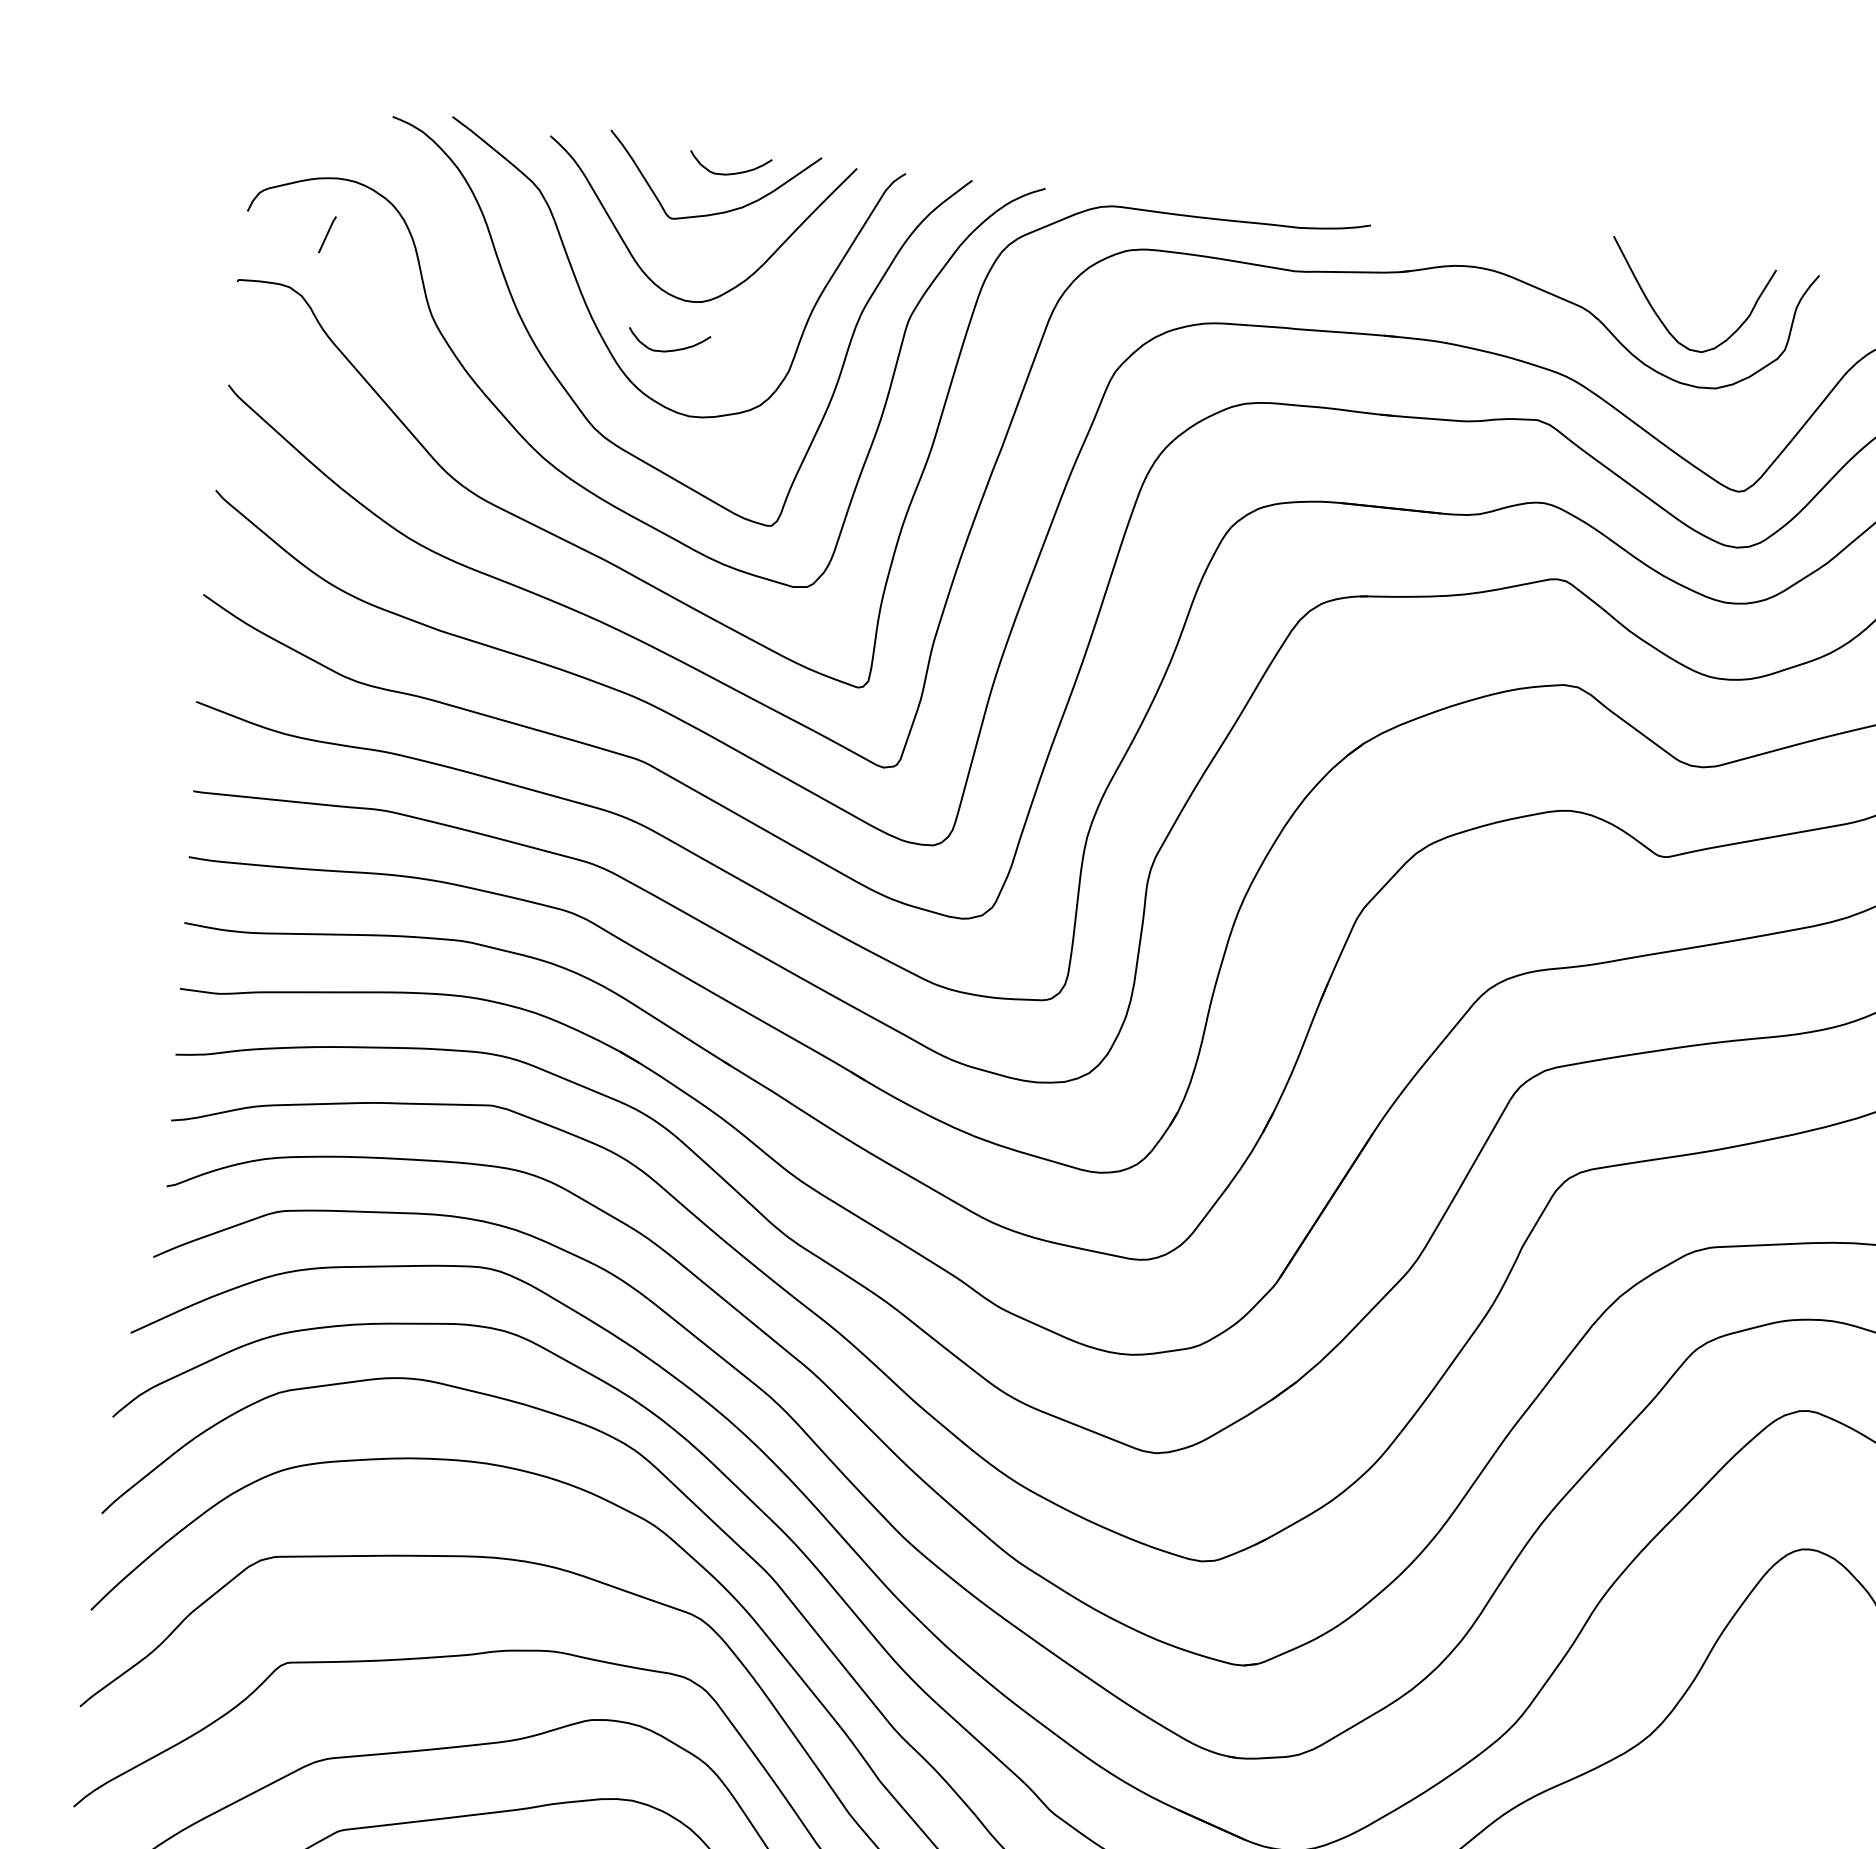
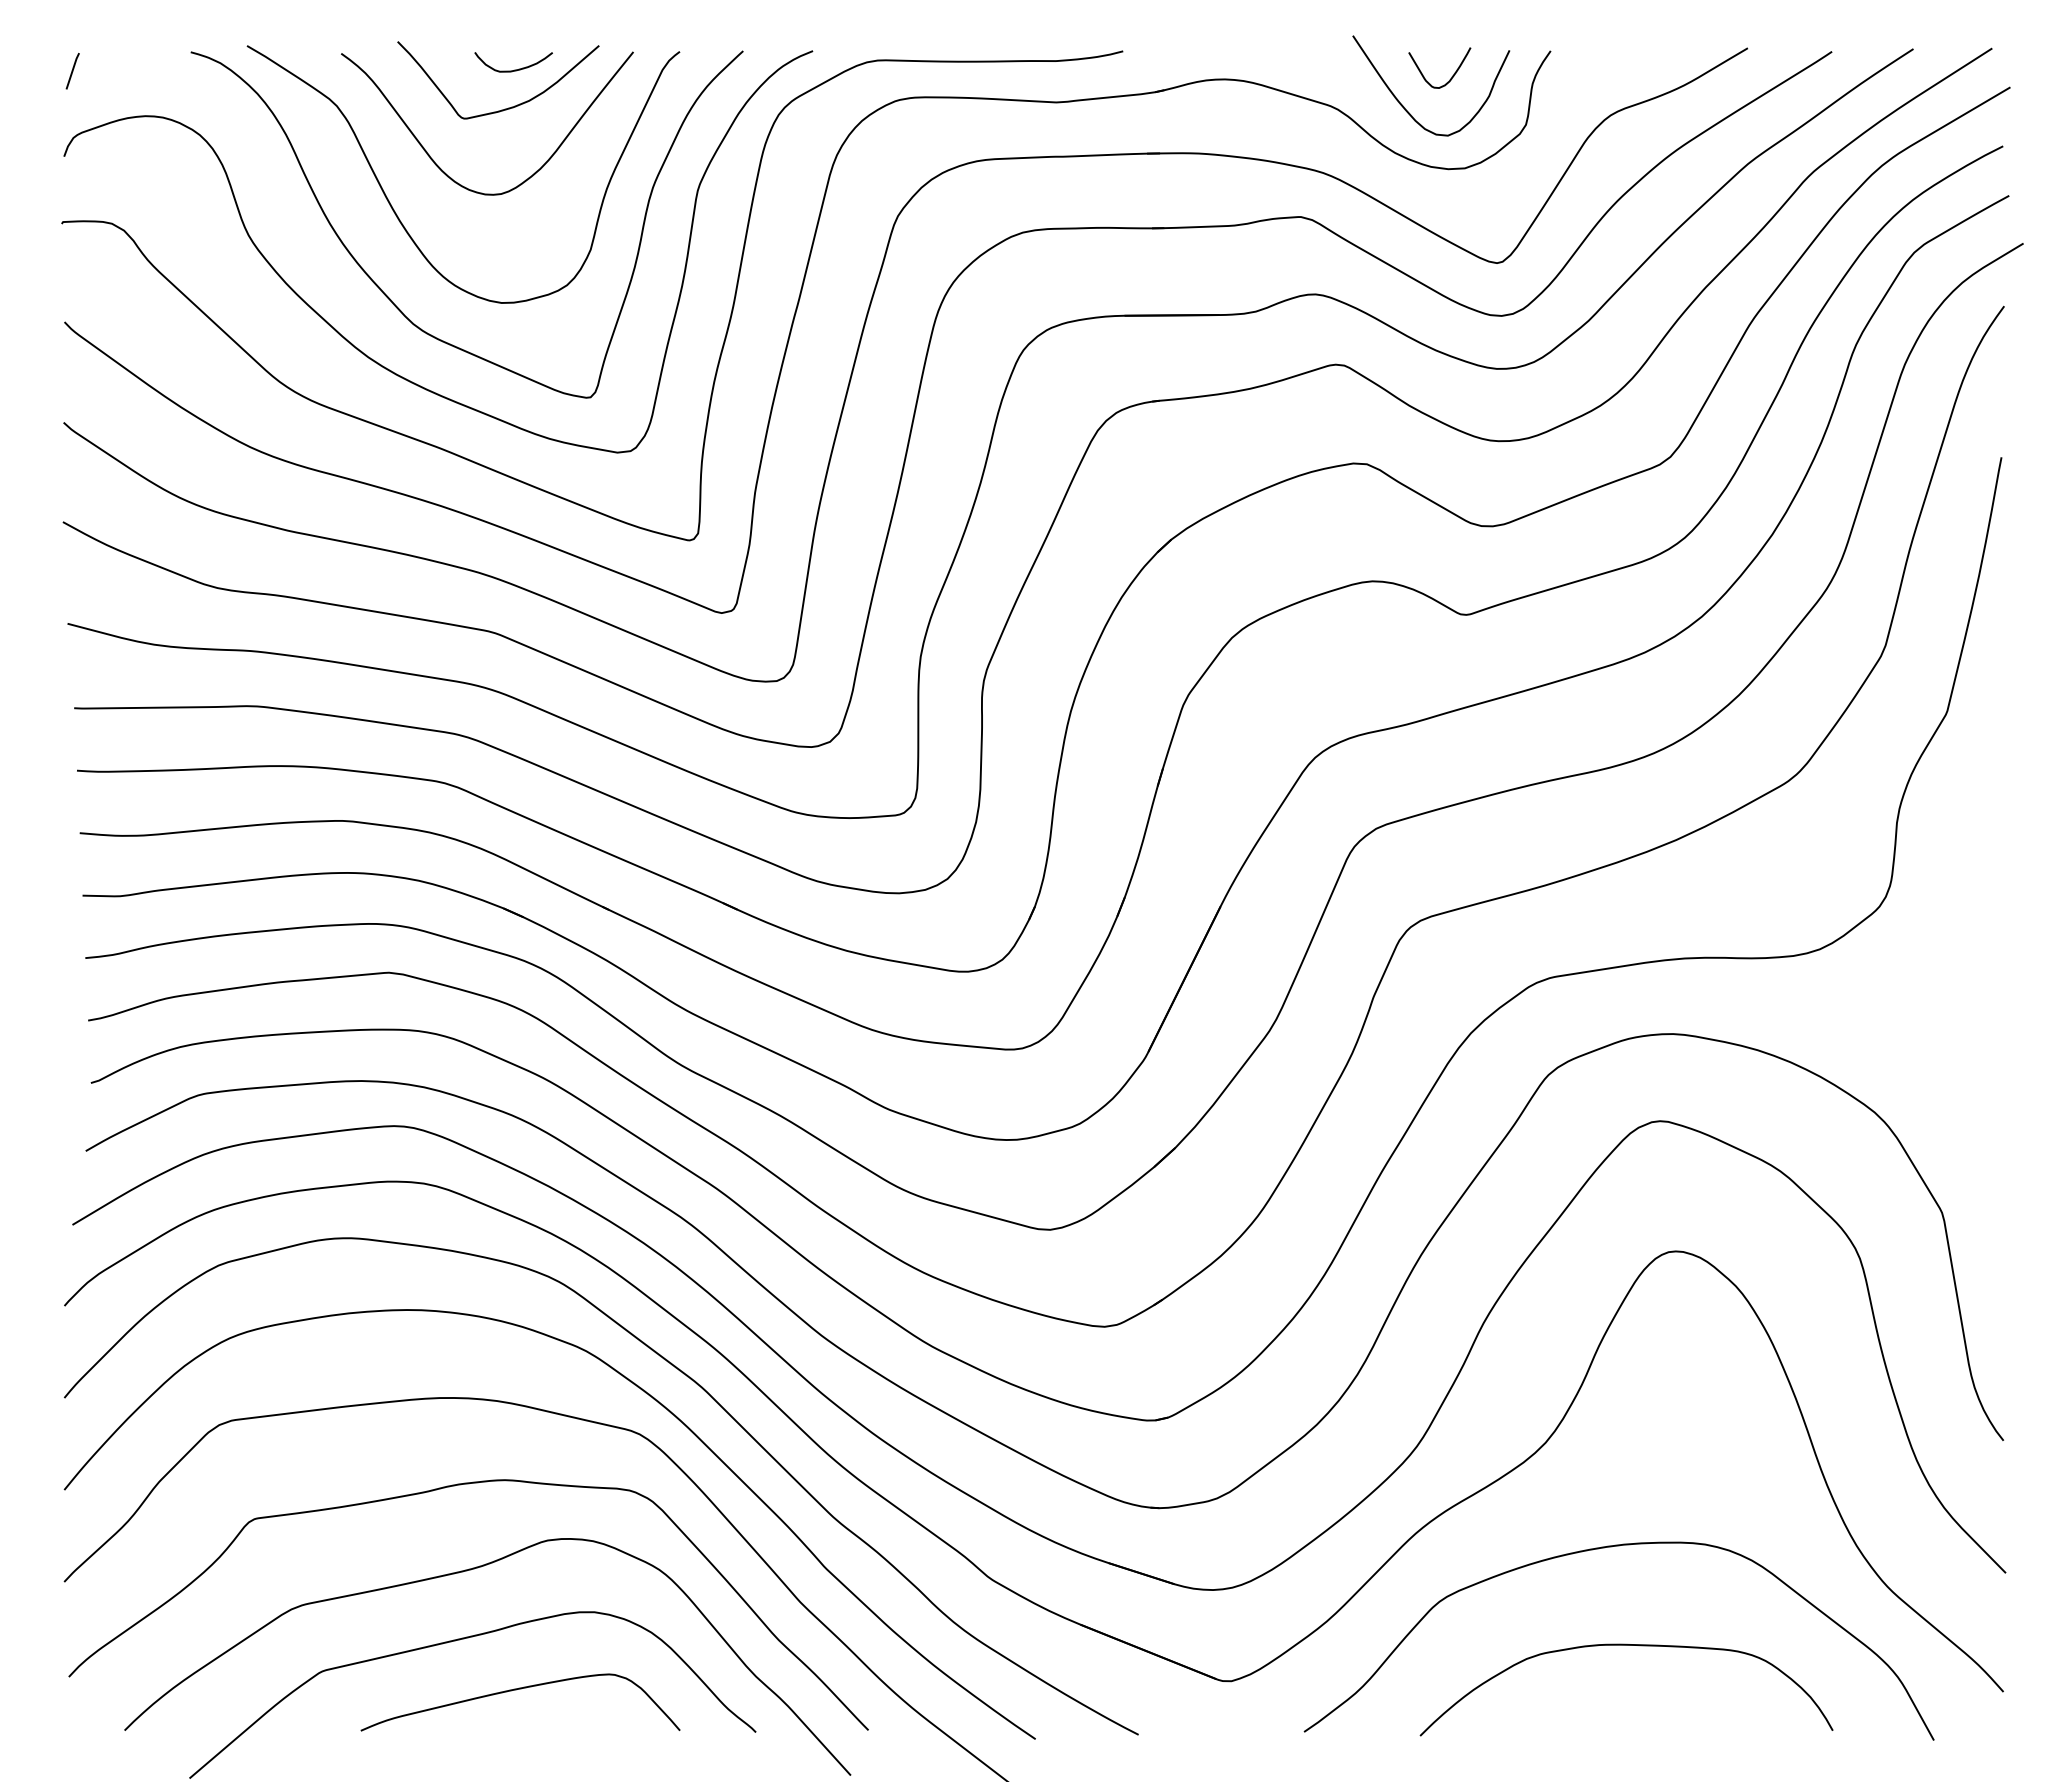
line: (327, 235) -> (72, 71), moved
curve: (1712, 290) -> (1451, 76), added
curve: (669, 349) -> (475, 242), removed

